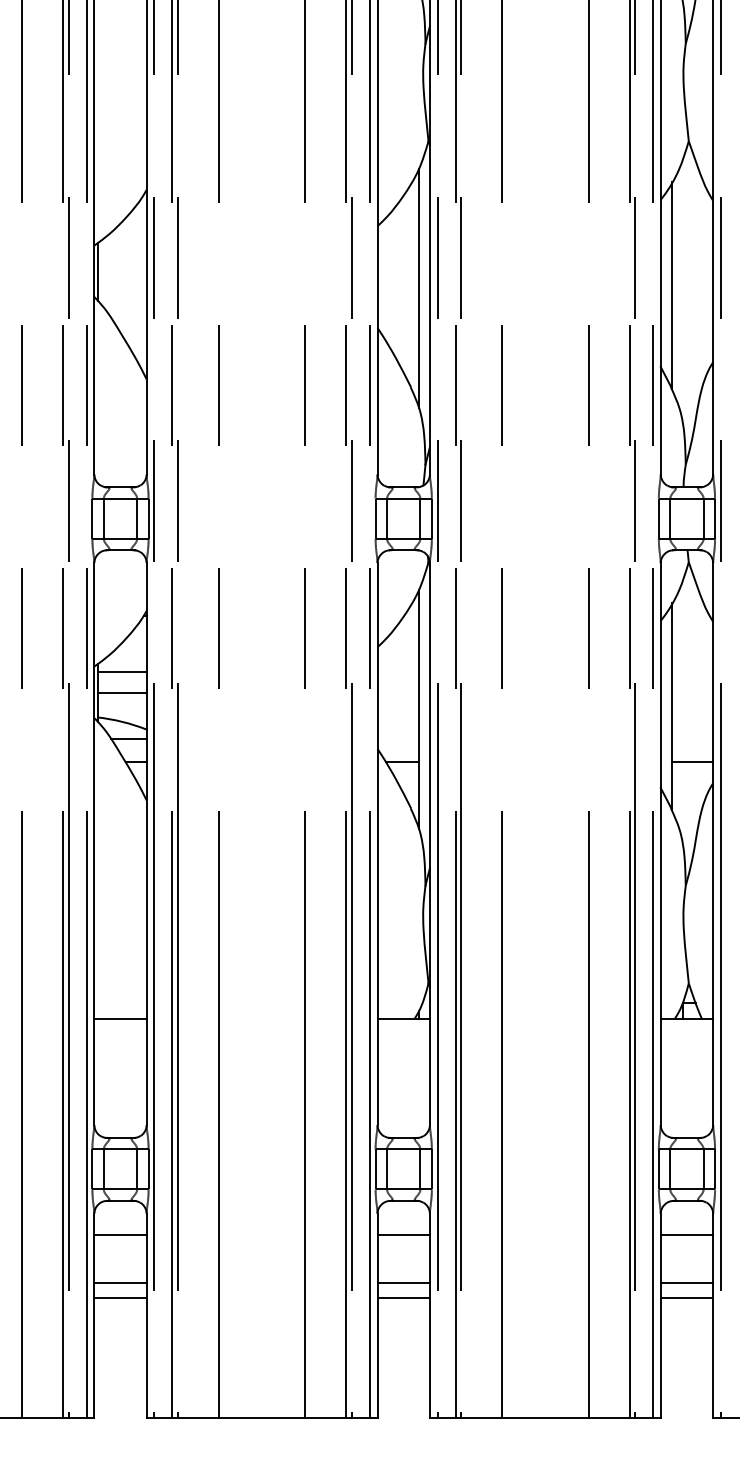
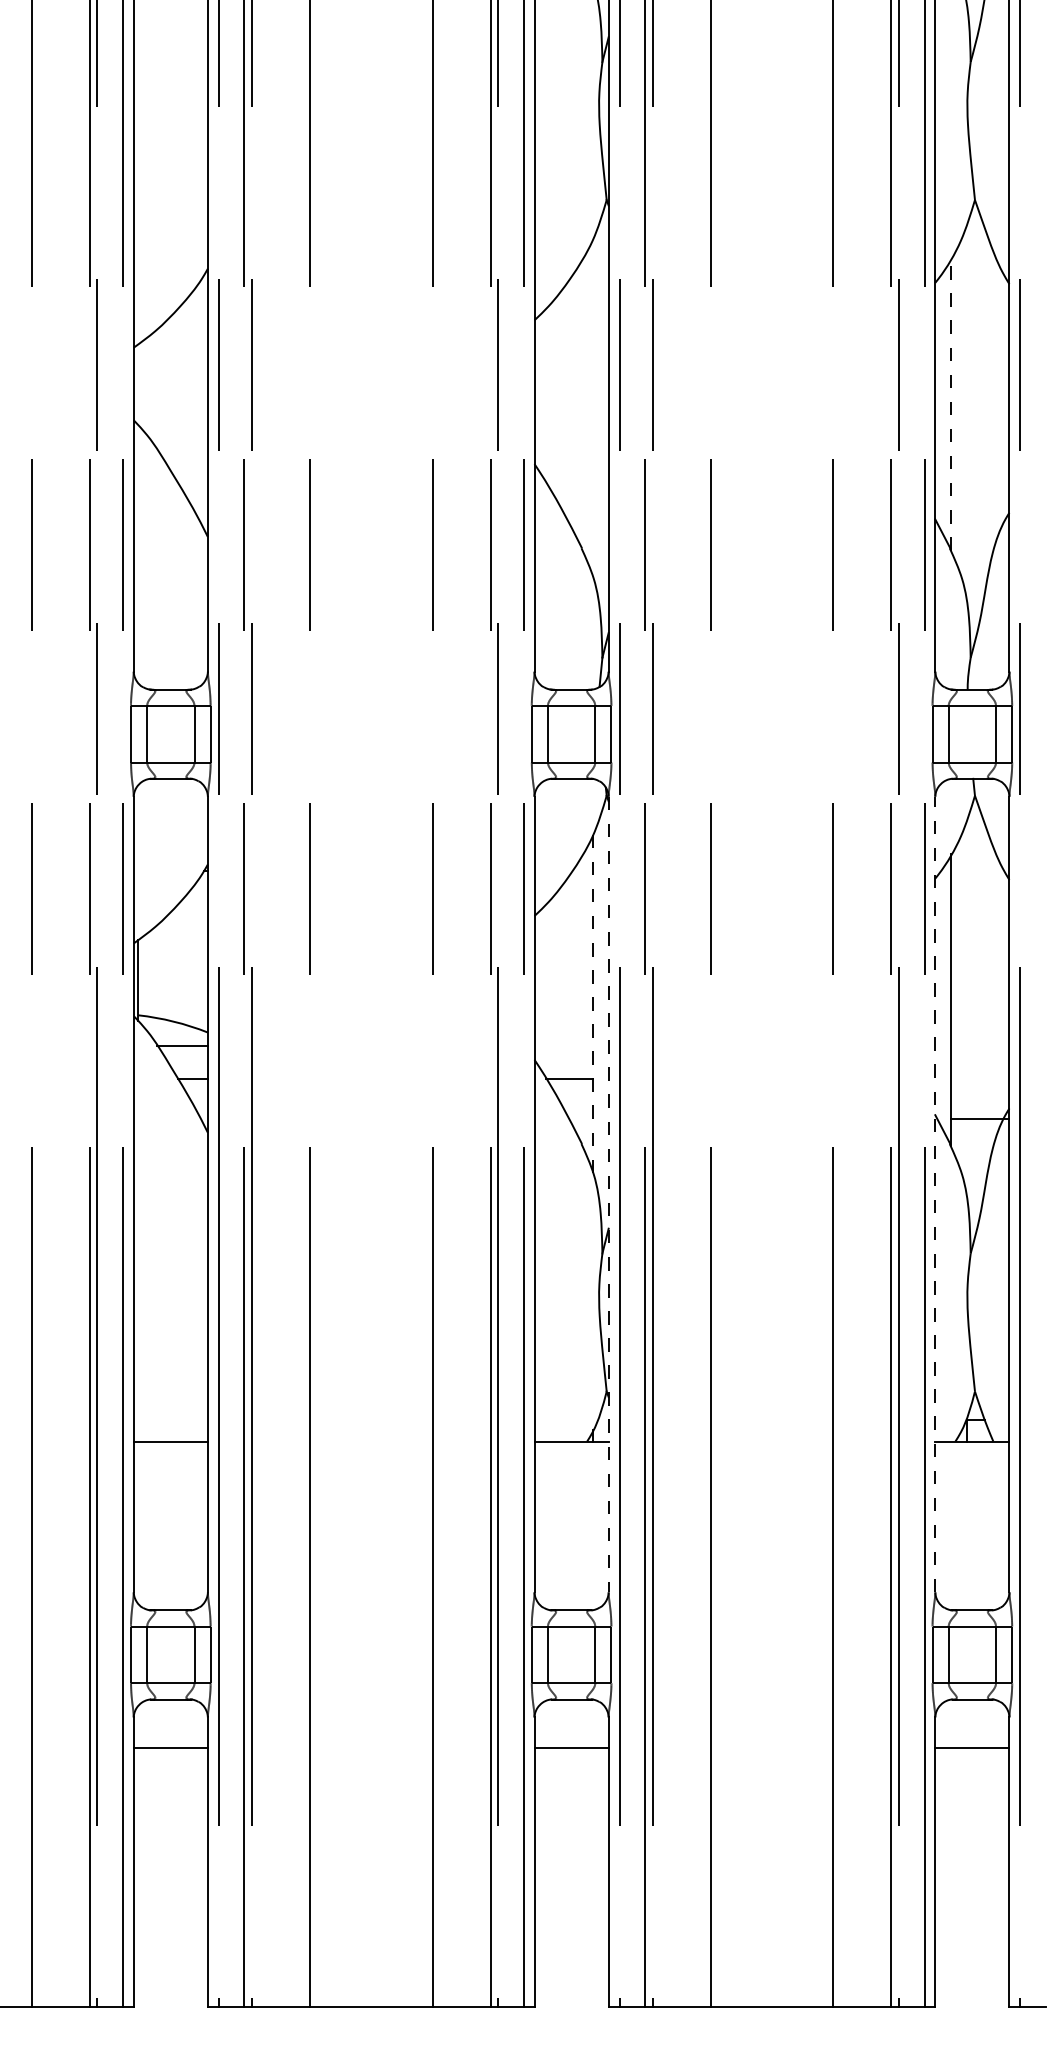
line: (97, 271) -> (138, 384), removed
line: (671, 285) -> (950, 403), solid -> dashed
line: (419, 287) -> (593, 407), removed
line: (121, 671) -> (172, 950), removed
line: (121, 693) -> (172, 981), removed
line: (419, 709) -> (593, 1004), solid -> dashed
line: (691, 762) -> (979, 1118), moved
line: (429, 844) -> (608, 1194), solid -> dashed
line: (660, 844) -> (935, 1194), solid -> dashed
line: (120, 1282) -> (170, 1815), removed
line: (403, 1282) -> (571, 1815), removed
line: (687, 1282) -> (972, 1815), removed
line: (120, 1297) -> (170, 1836), removed
line: (403, 1297) -> (571, 1836), removed
line: (687, 1297) -> (972, 1836), removed

